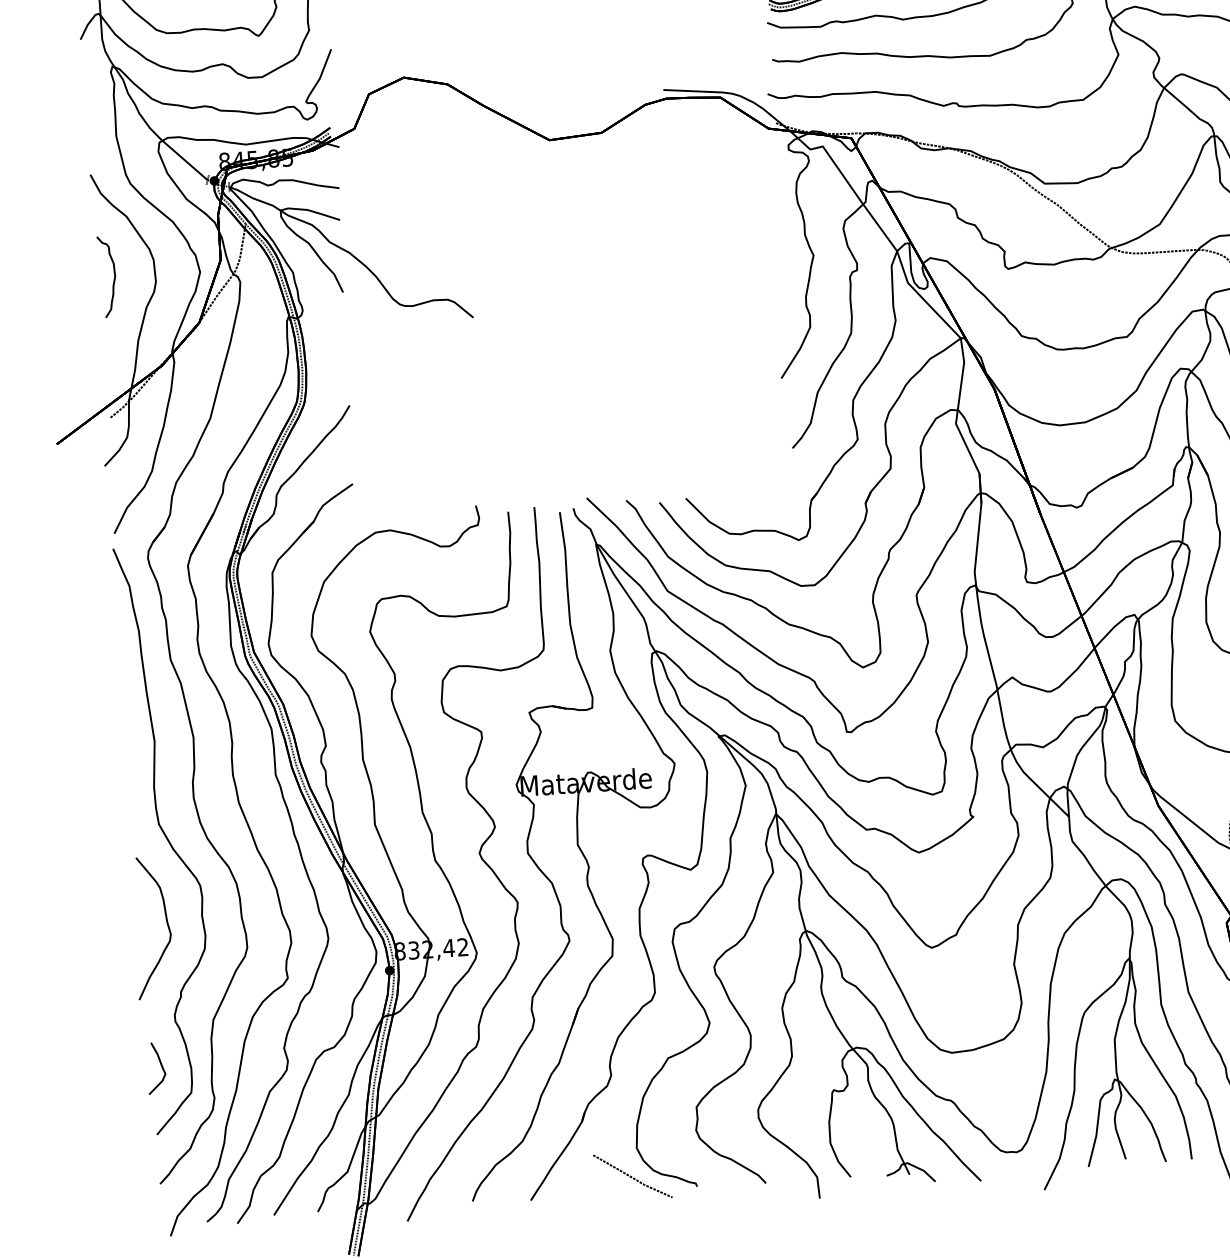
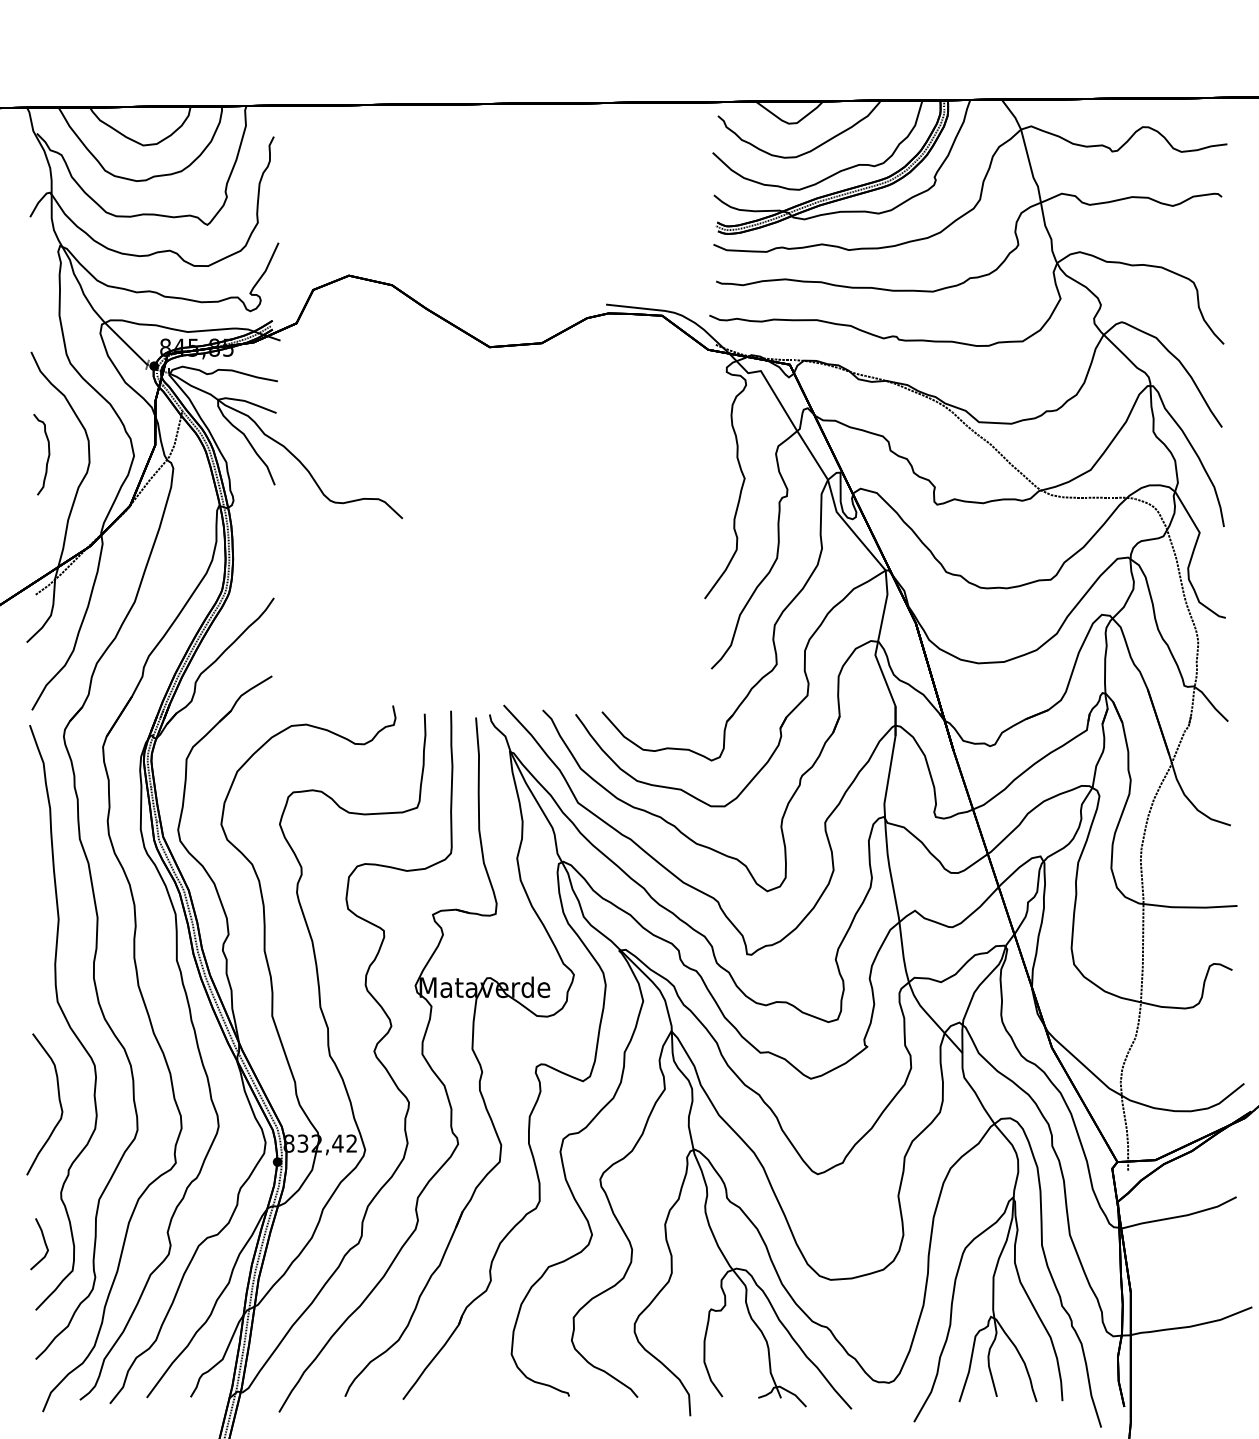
line: (632, 1176) -> (505, 1382), removed

